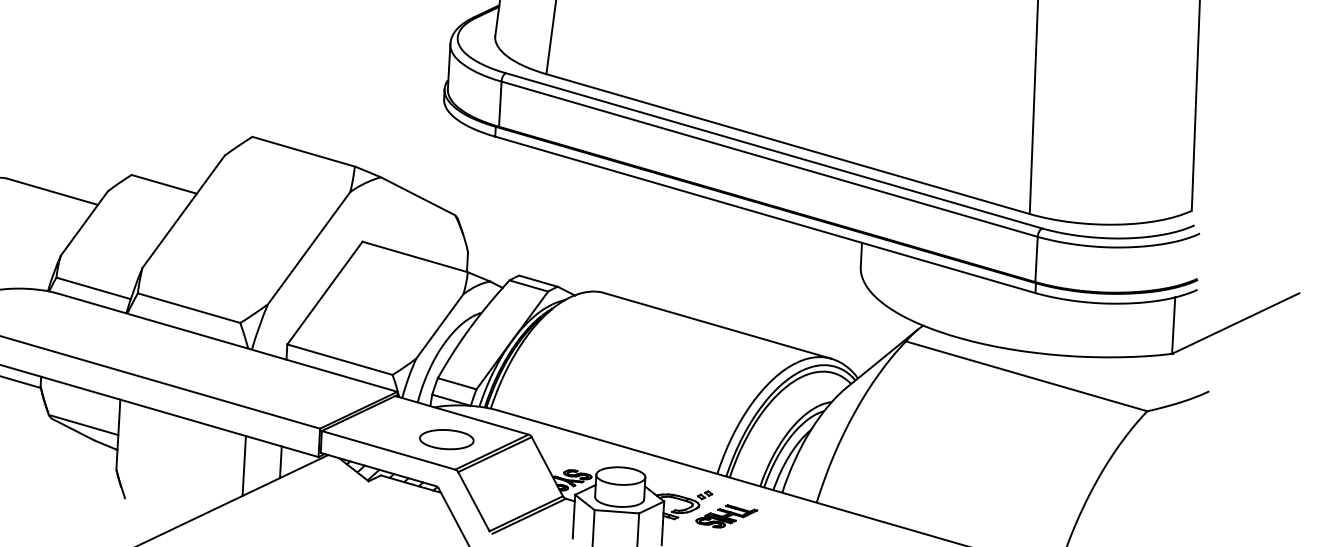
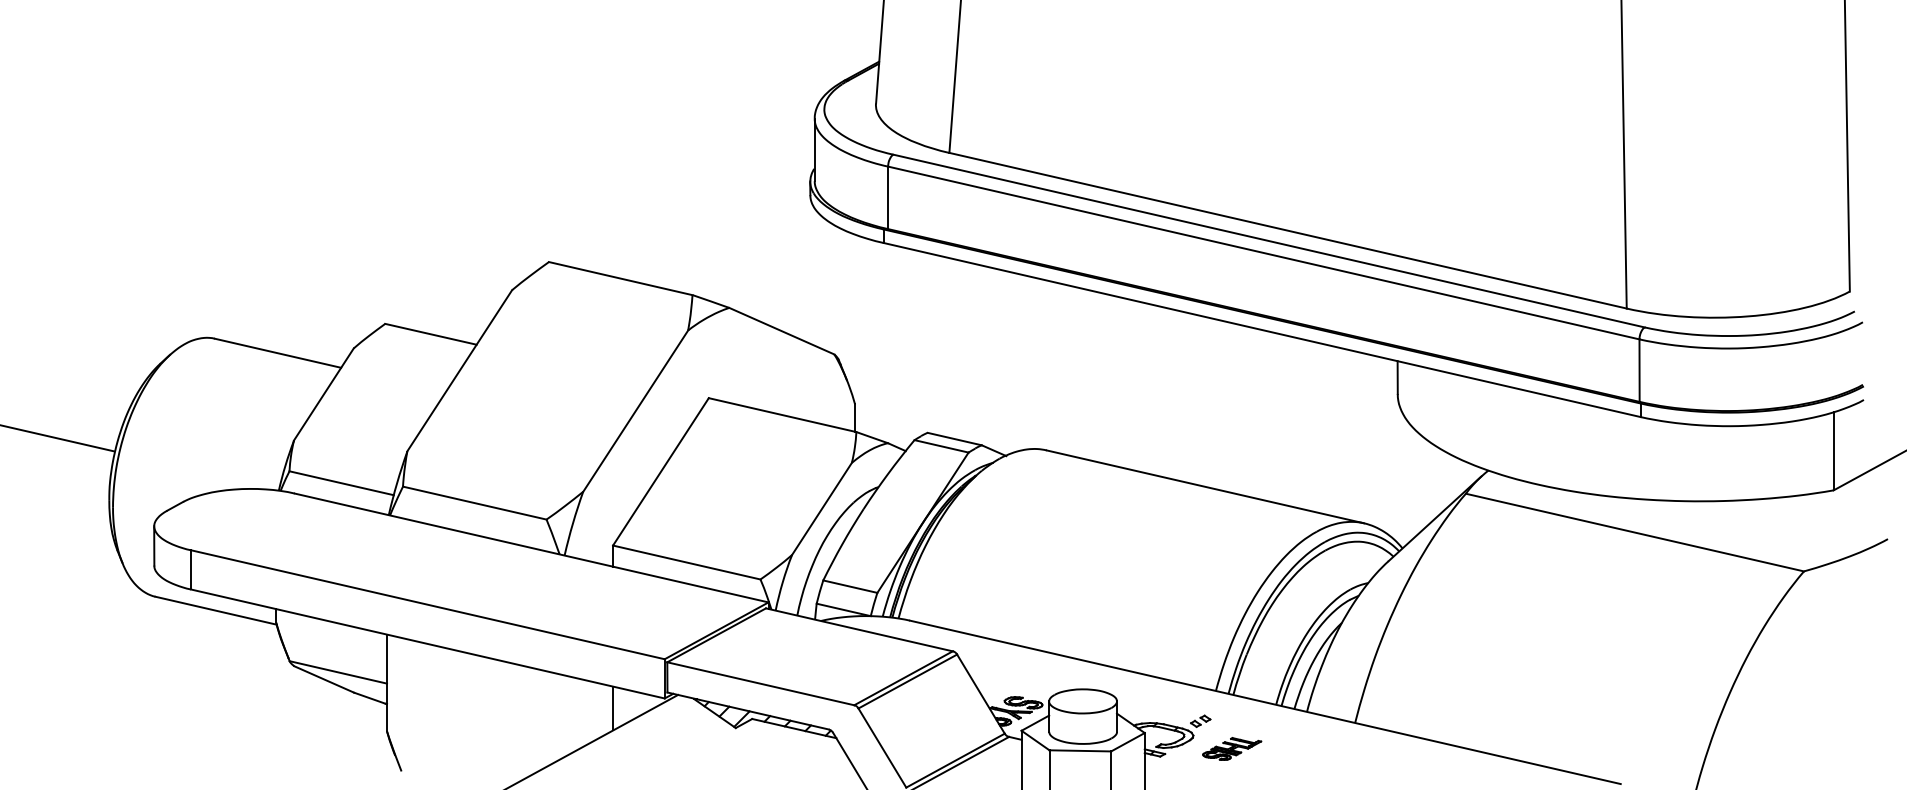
part: (446, 439) -> (840, 664), removed
line: (244, 466) -> (563, 716), removed
part: (726, 516) -> (1231, 748), size x0.7

